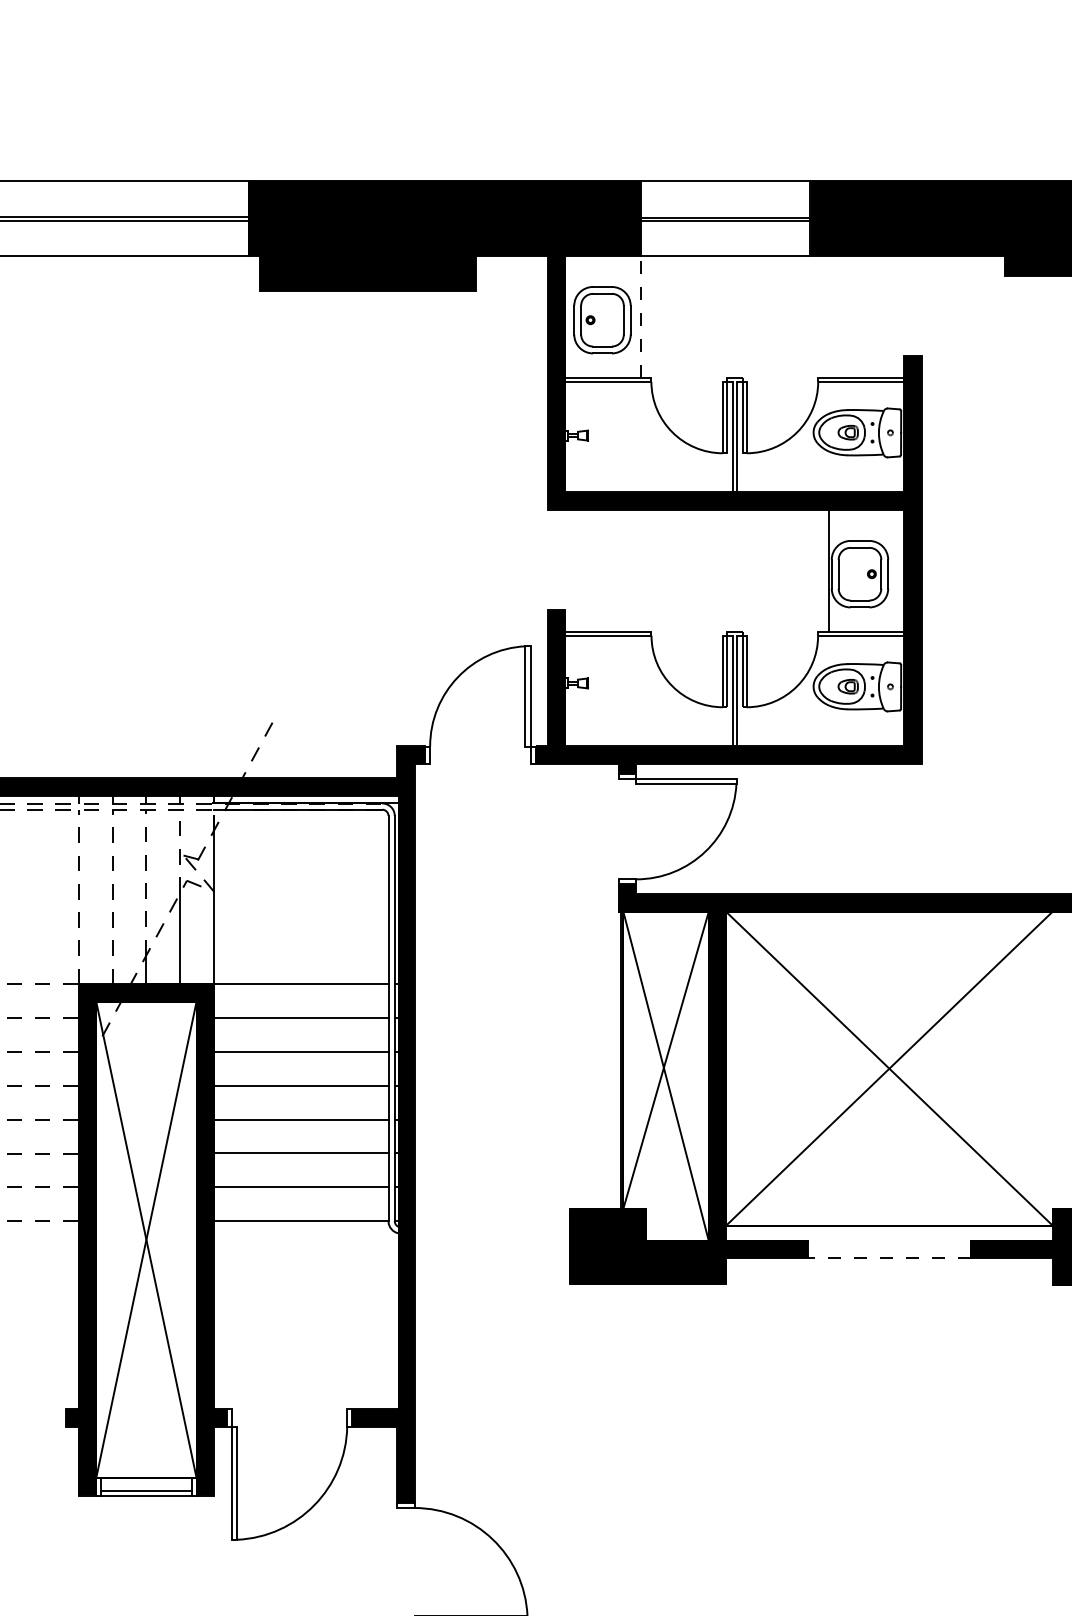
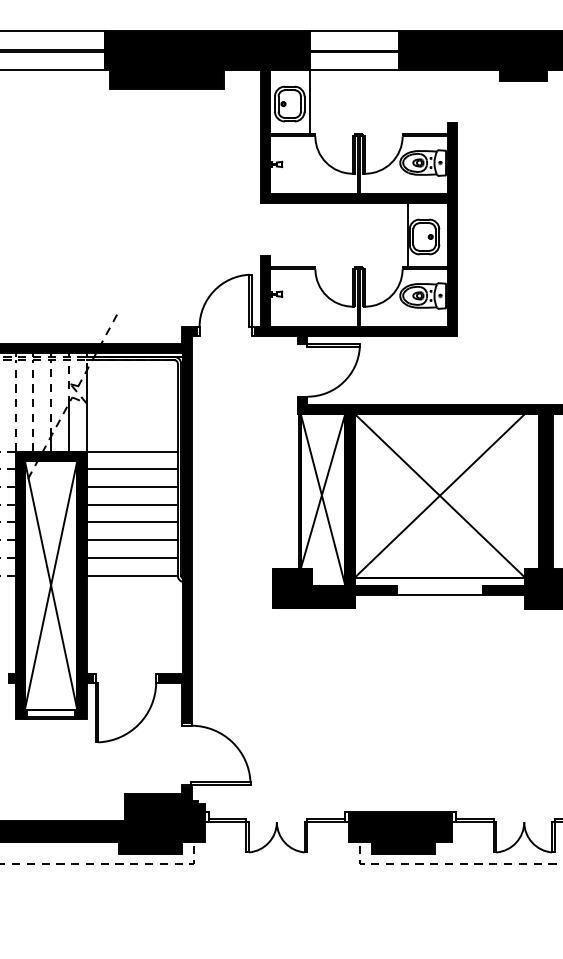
line: (640, 317) -> (309, 102), dashed -> solid
line: (888, 1257) -> (439, 594), dashed -> solid

